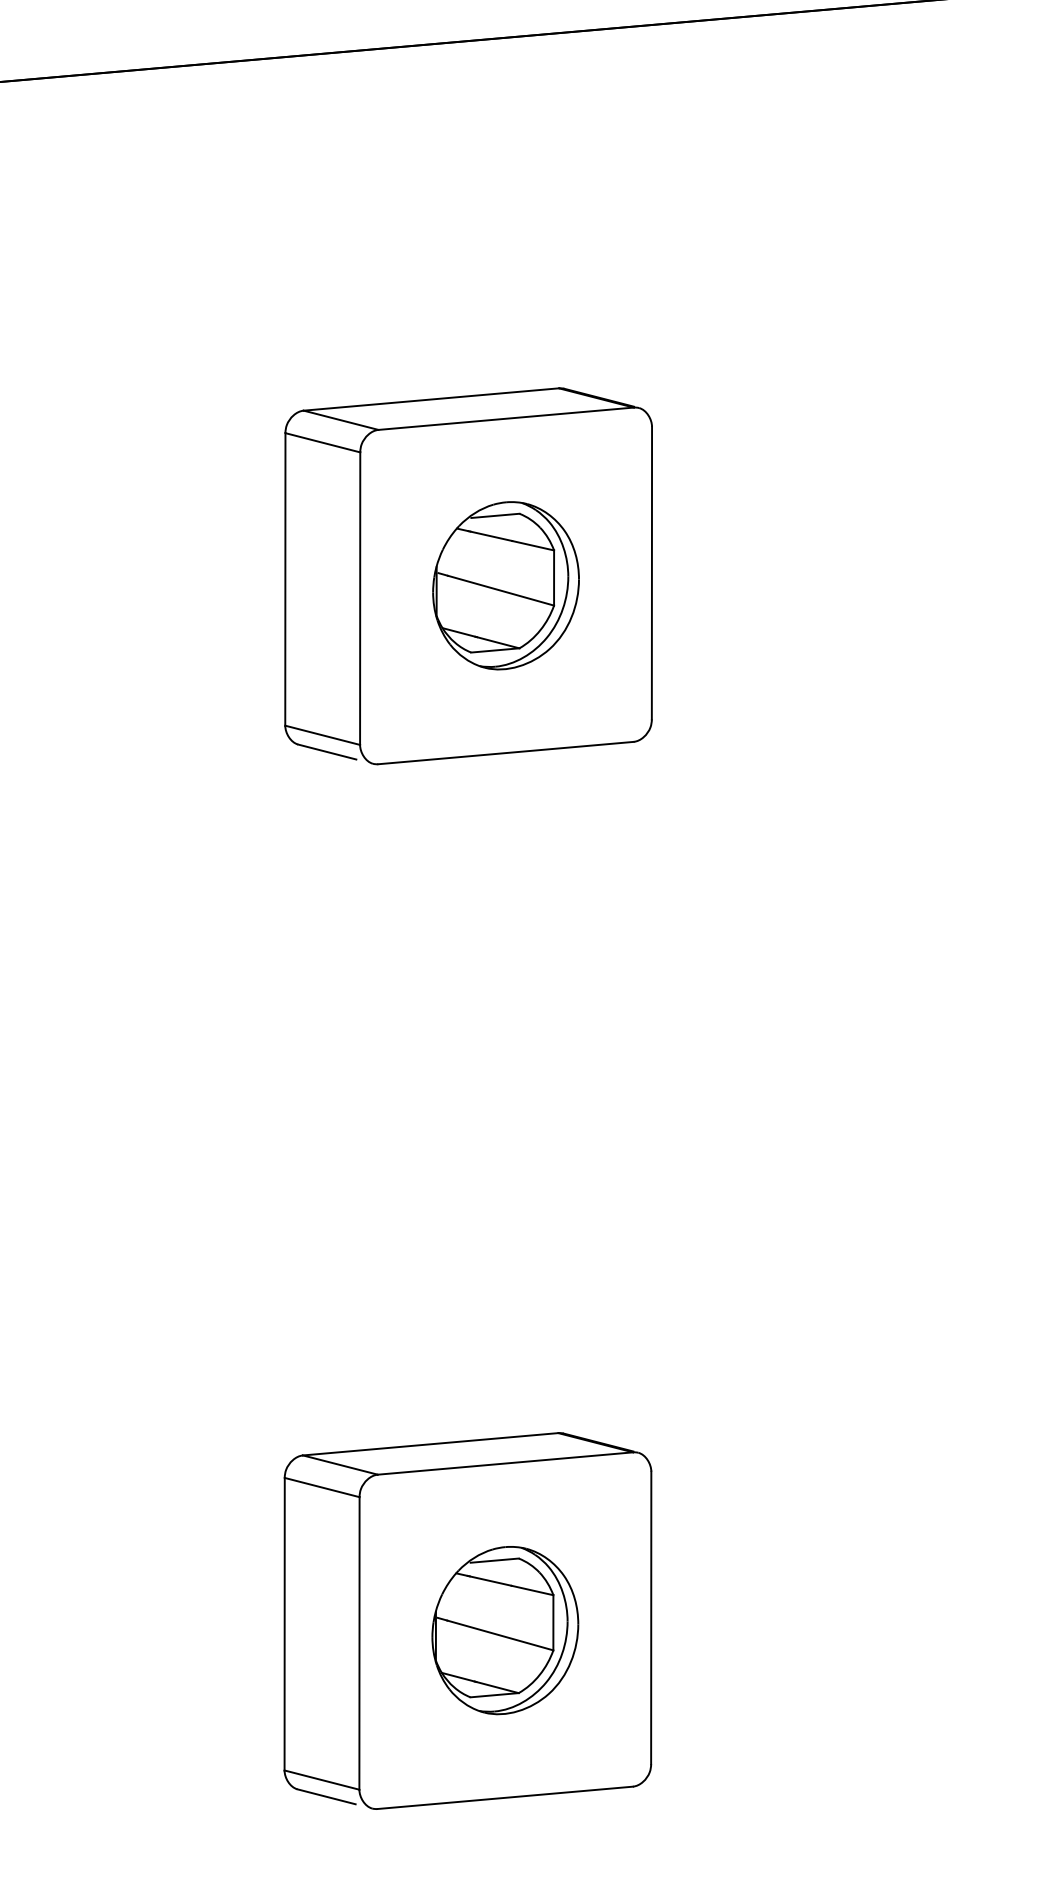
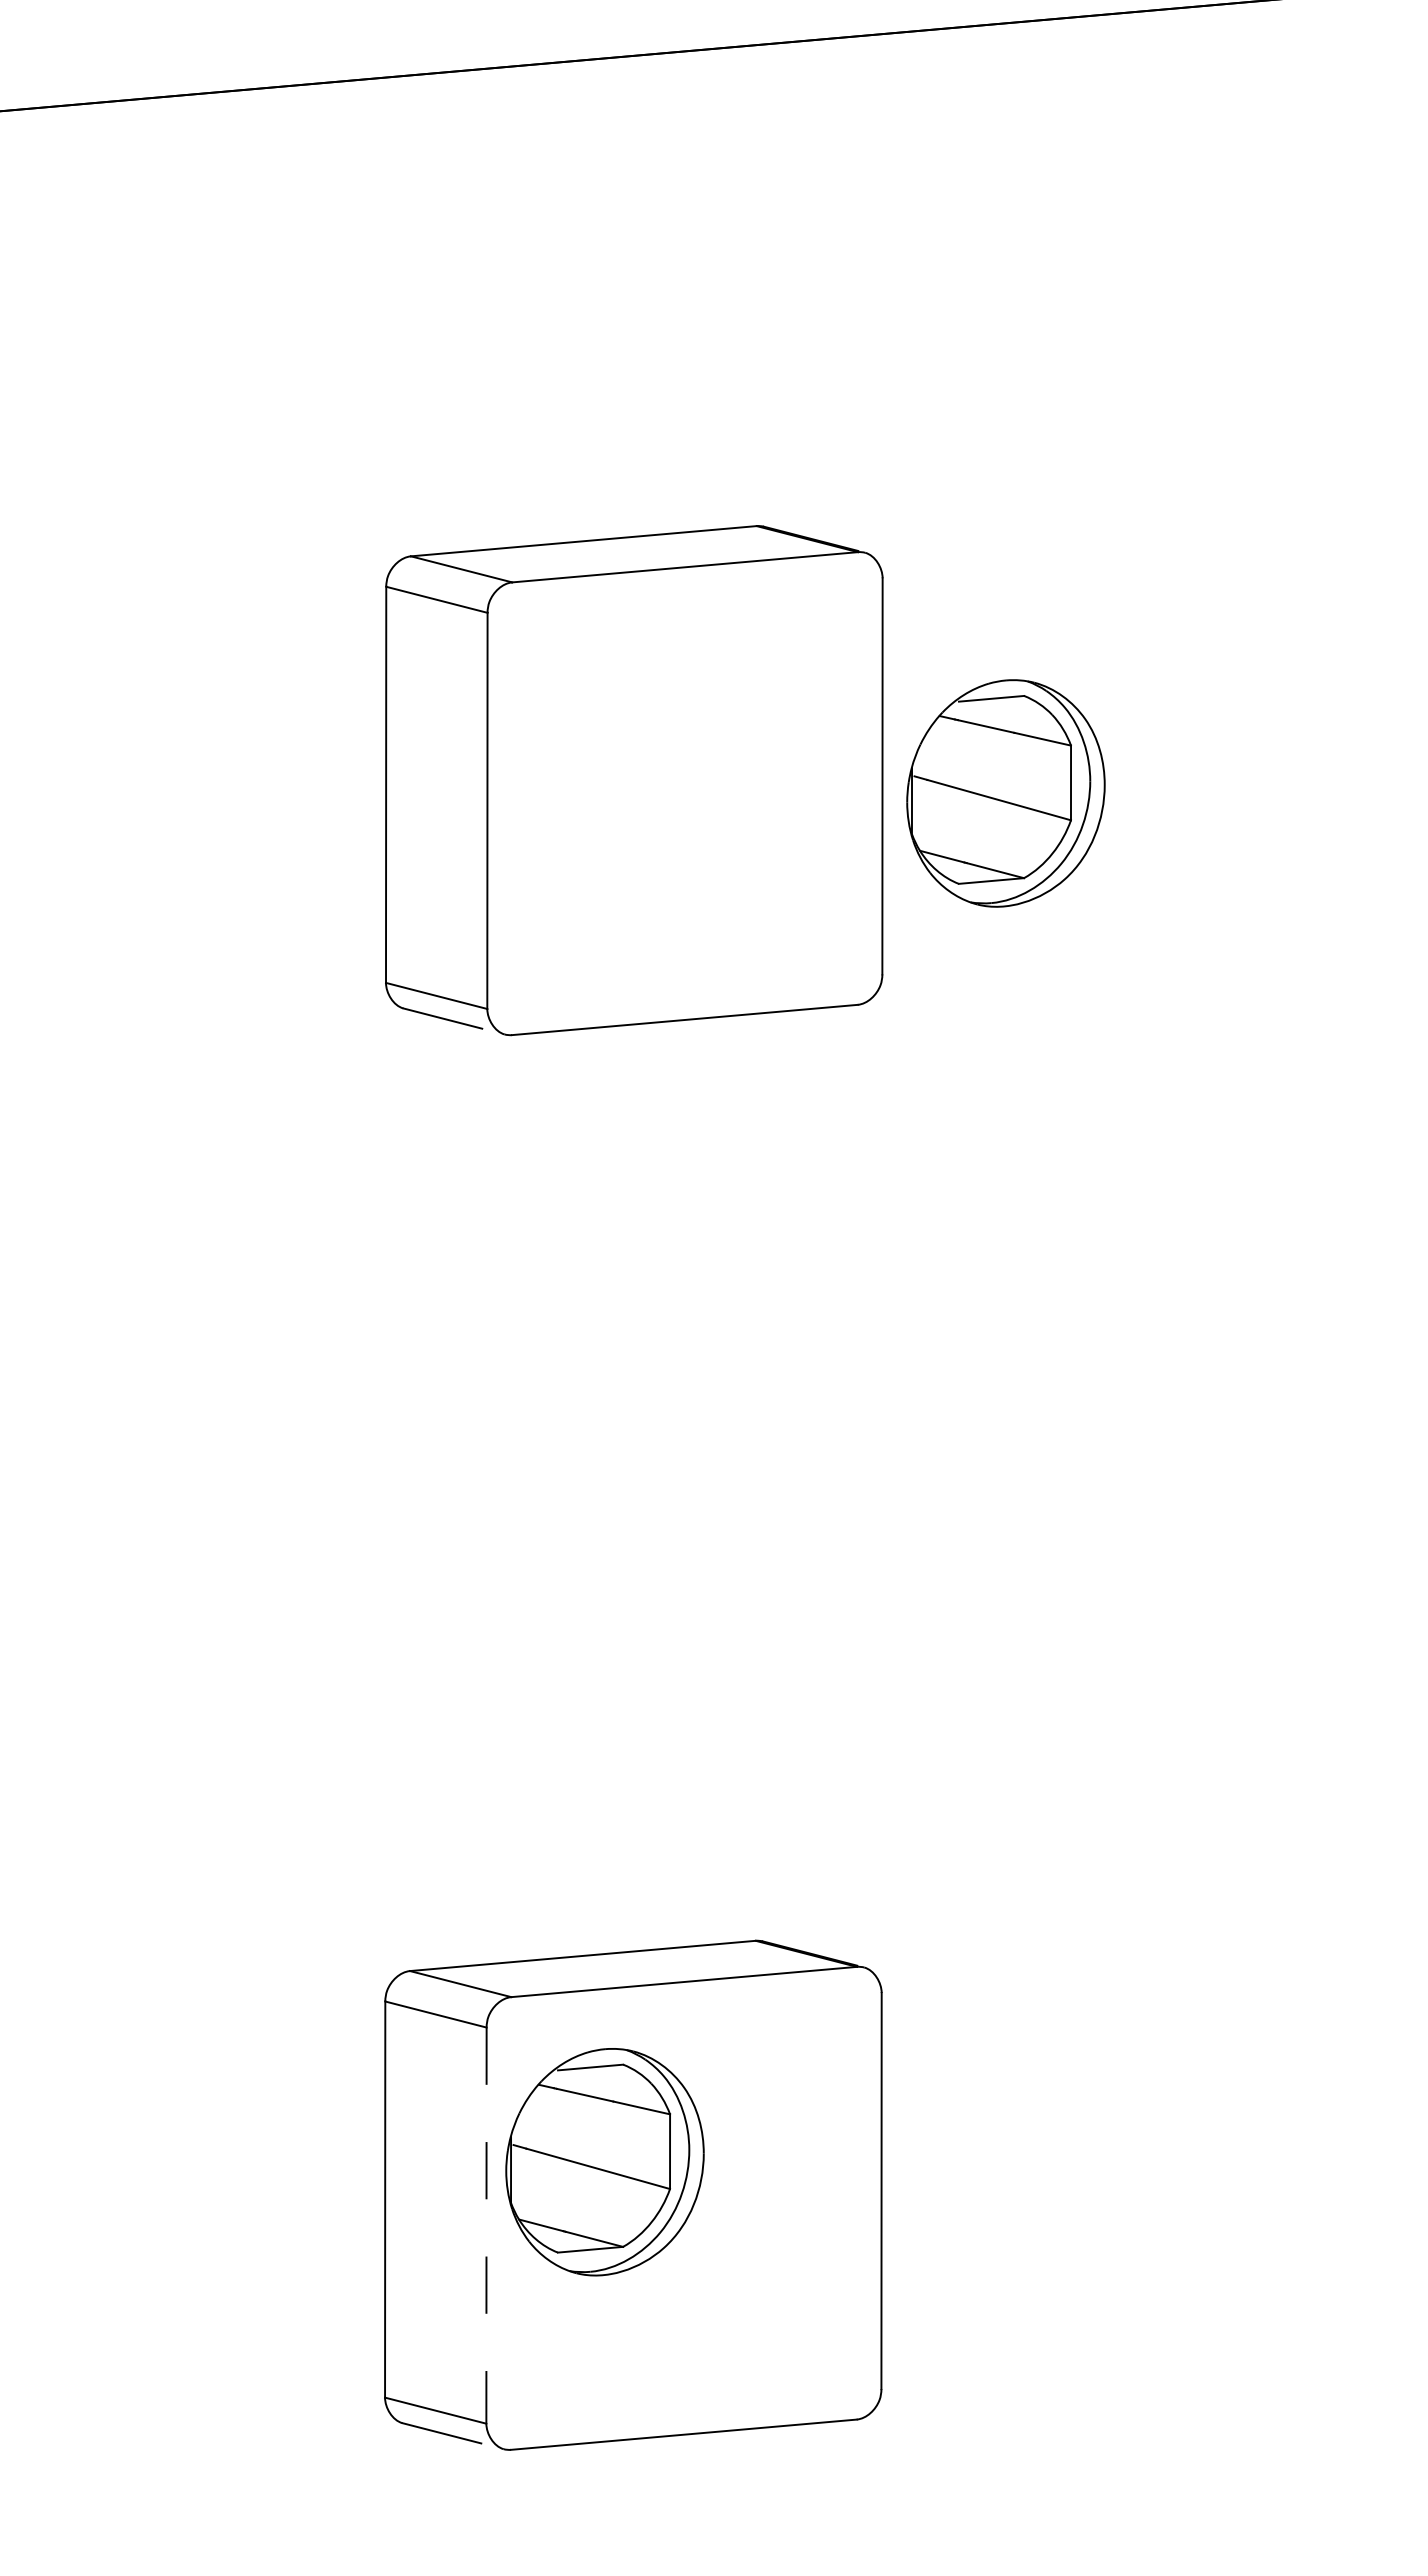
part: (505, 585) -> (1005, 793), moved
part: (504, 1630) -> (604, 2162), moved
line: (359, 1644) -> (486, 2226), solid -> dashed

